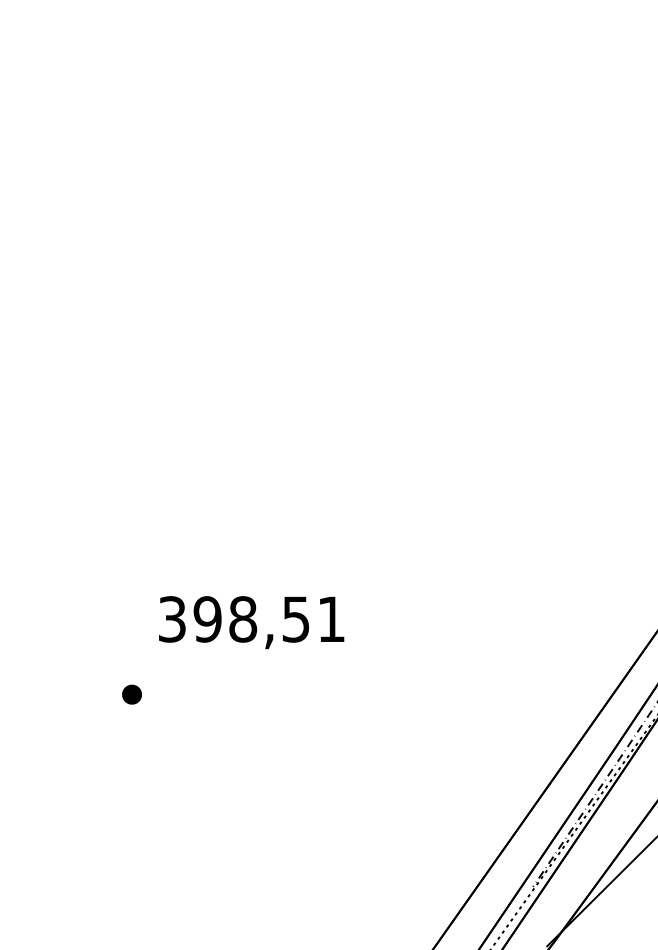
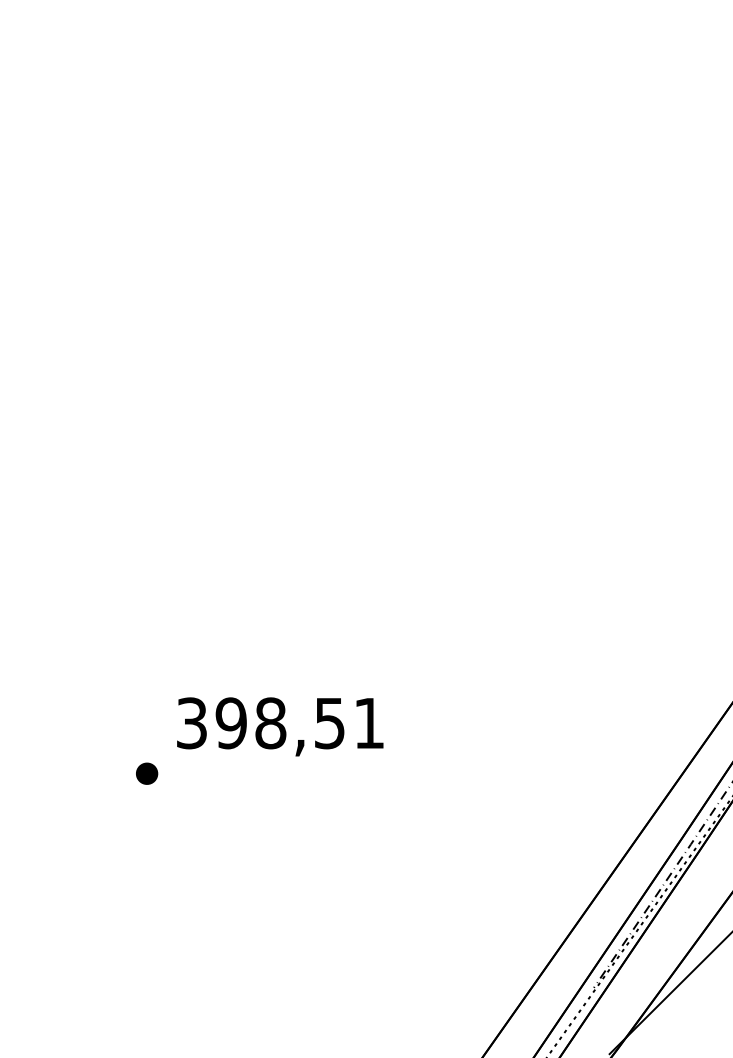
text: (251, 622) -> (280, 726), moved

